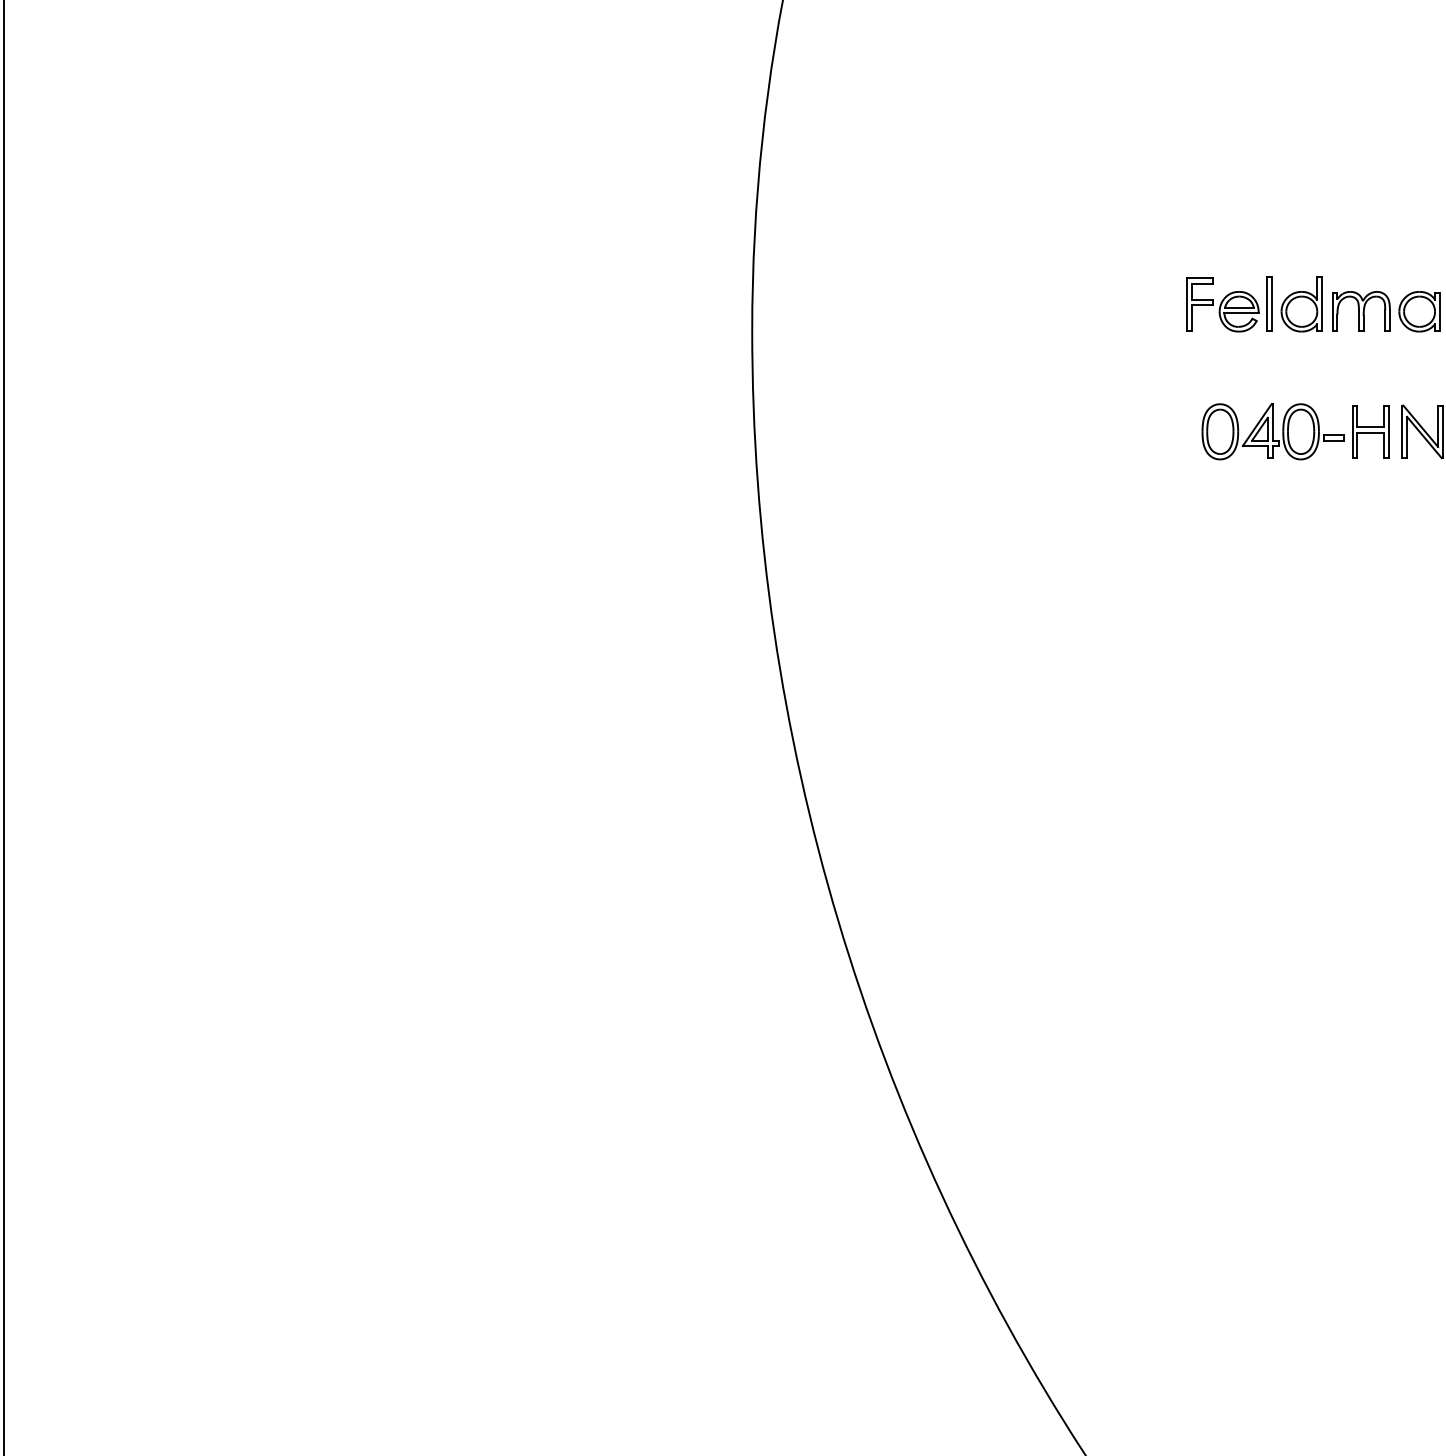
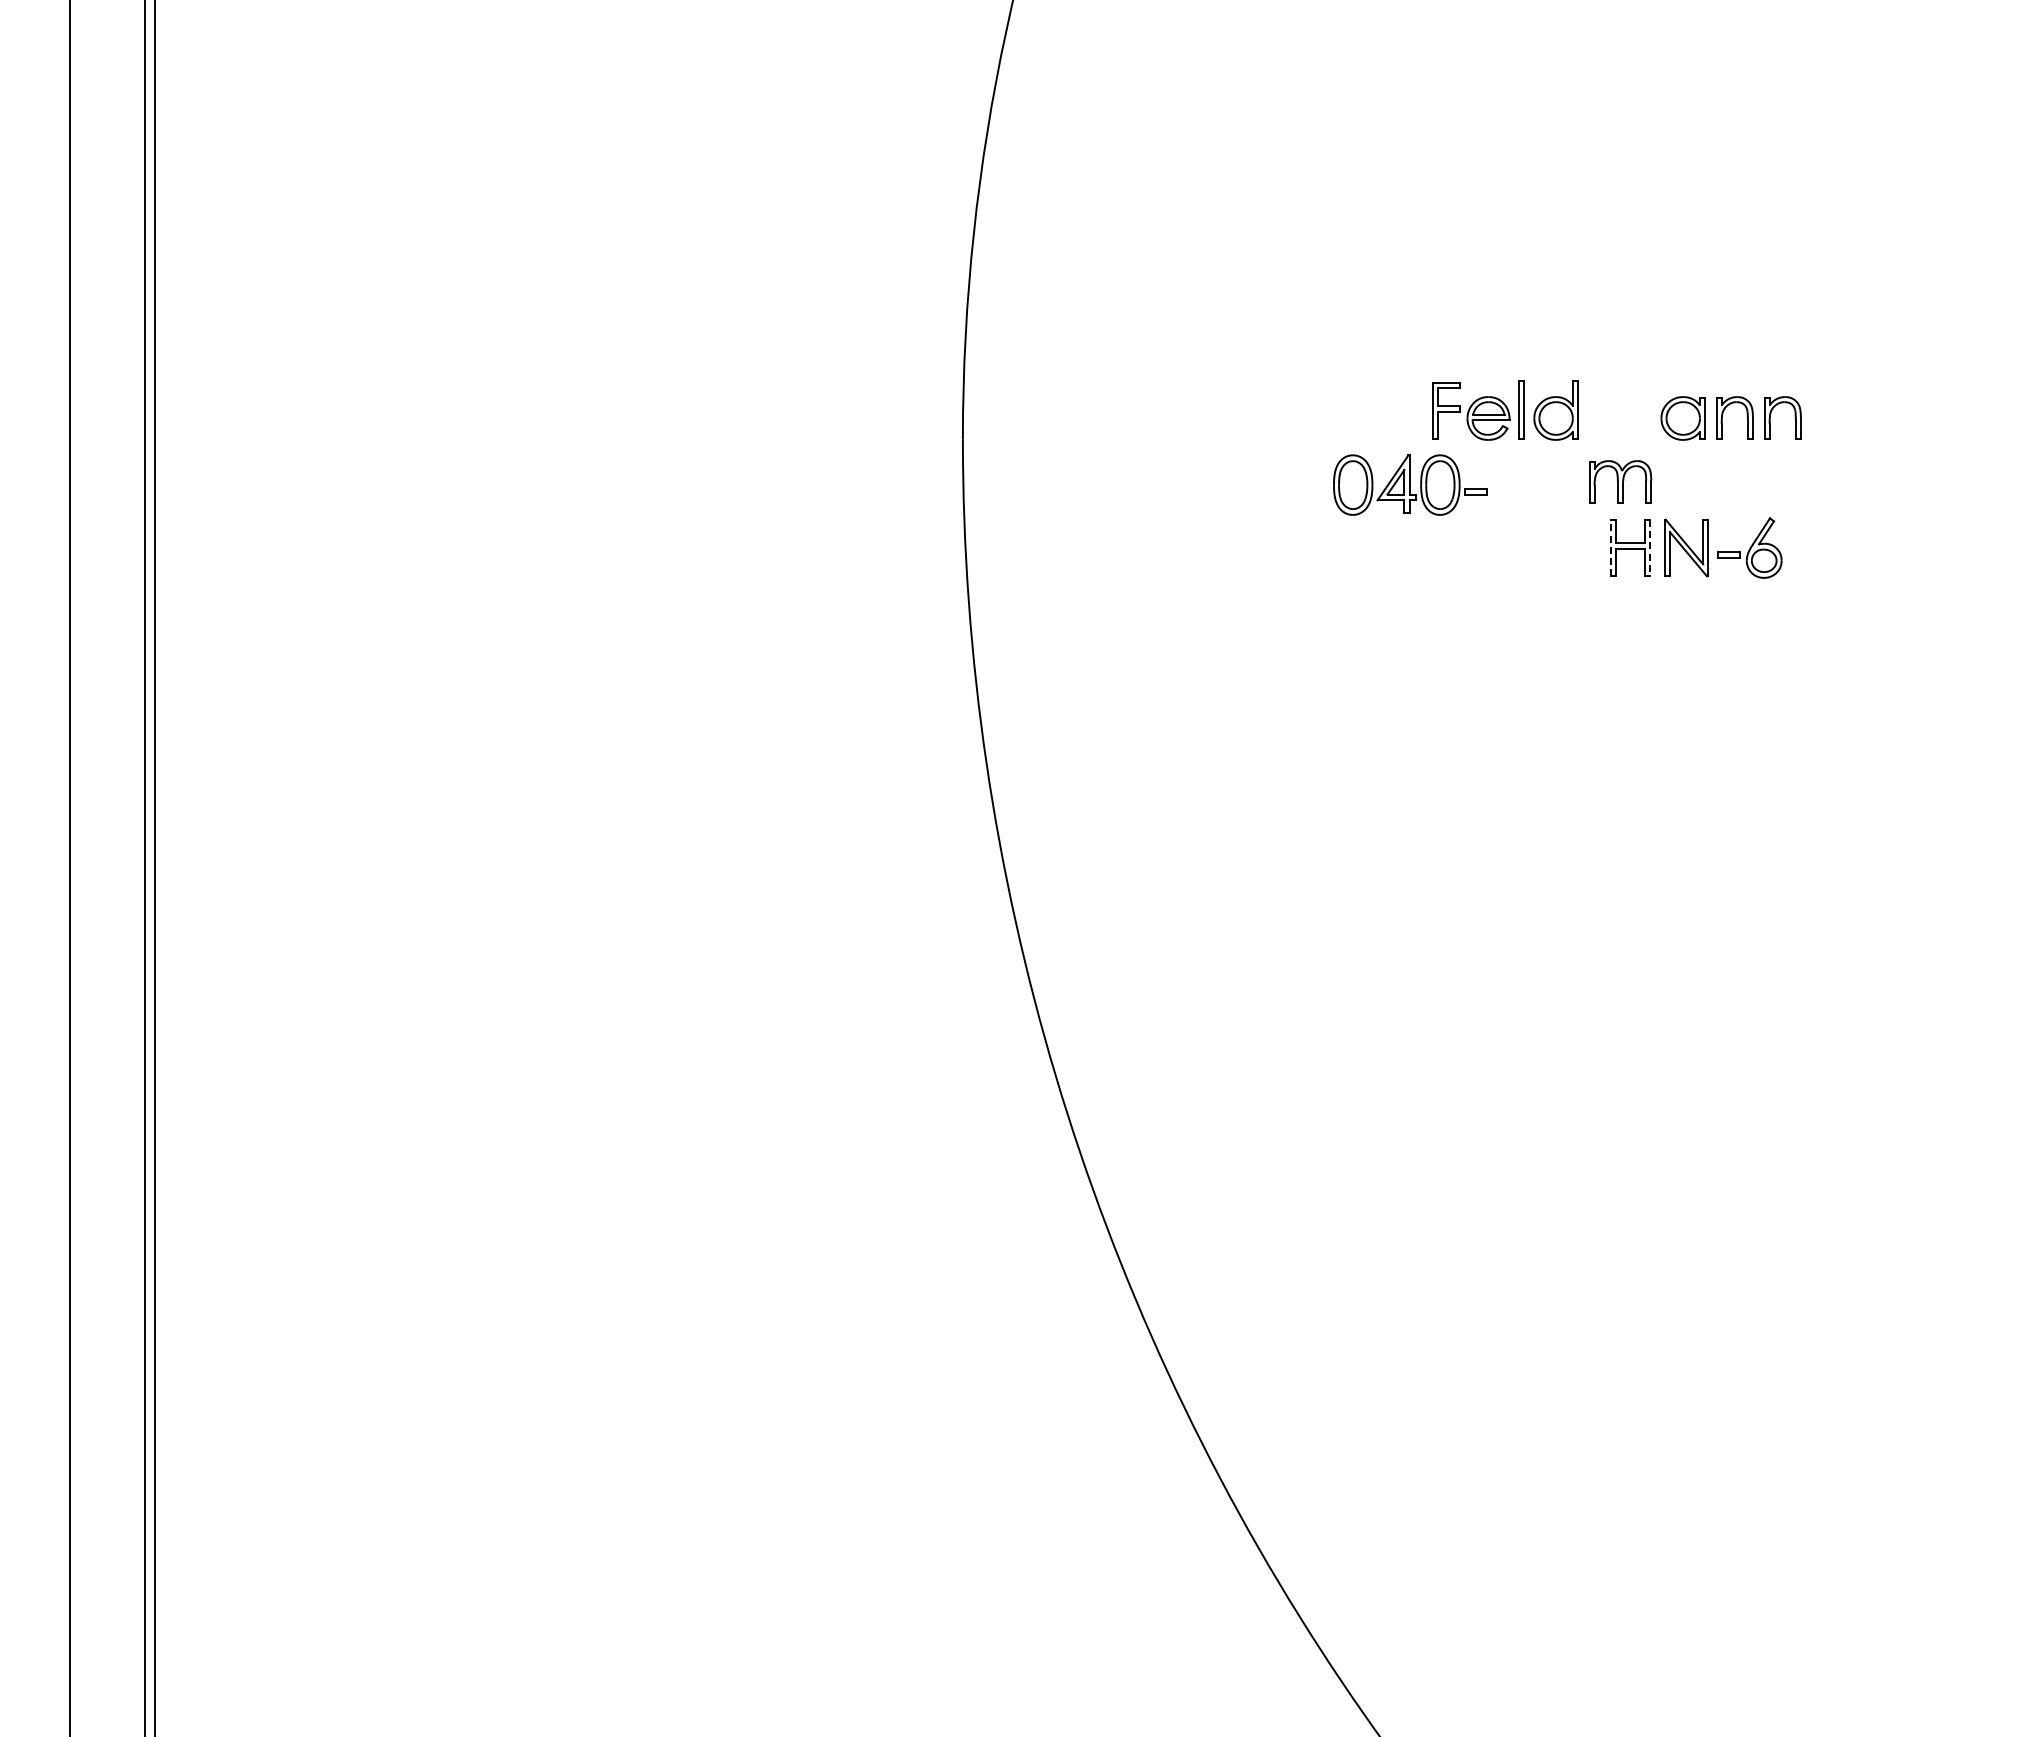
part: (1361, 310) -> (1620, 481), moved
part: (1273, 431) -> (1410, 484), moved
line: (1352, 431) -> (1610, 547), solid -> dashed
line: (1389, 432) -> (1650, 548), solid -> dashed

